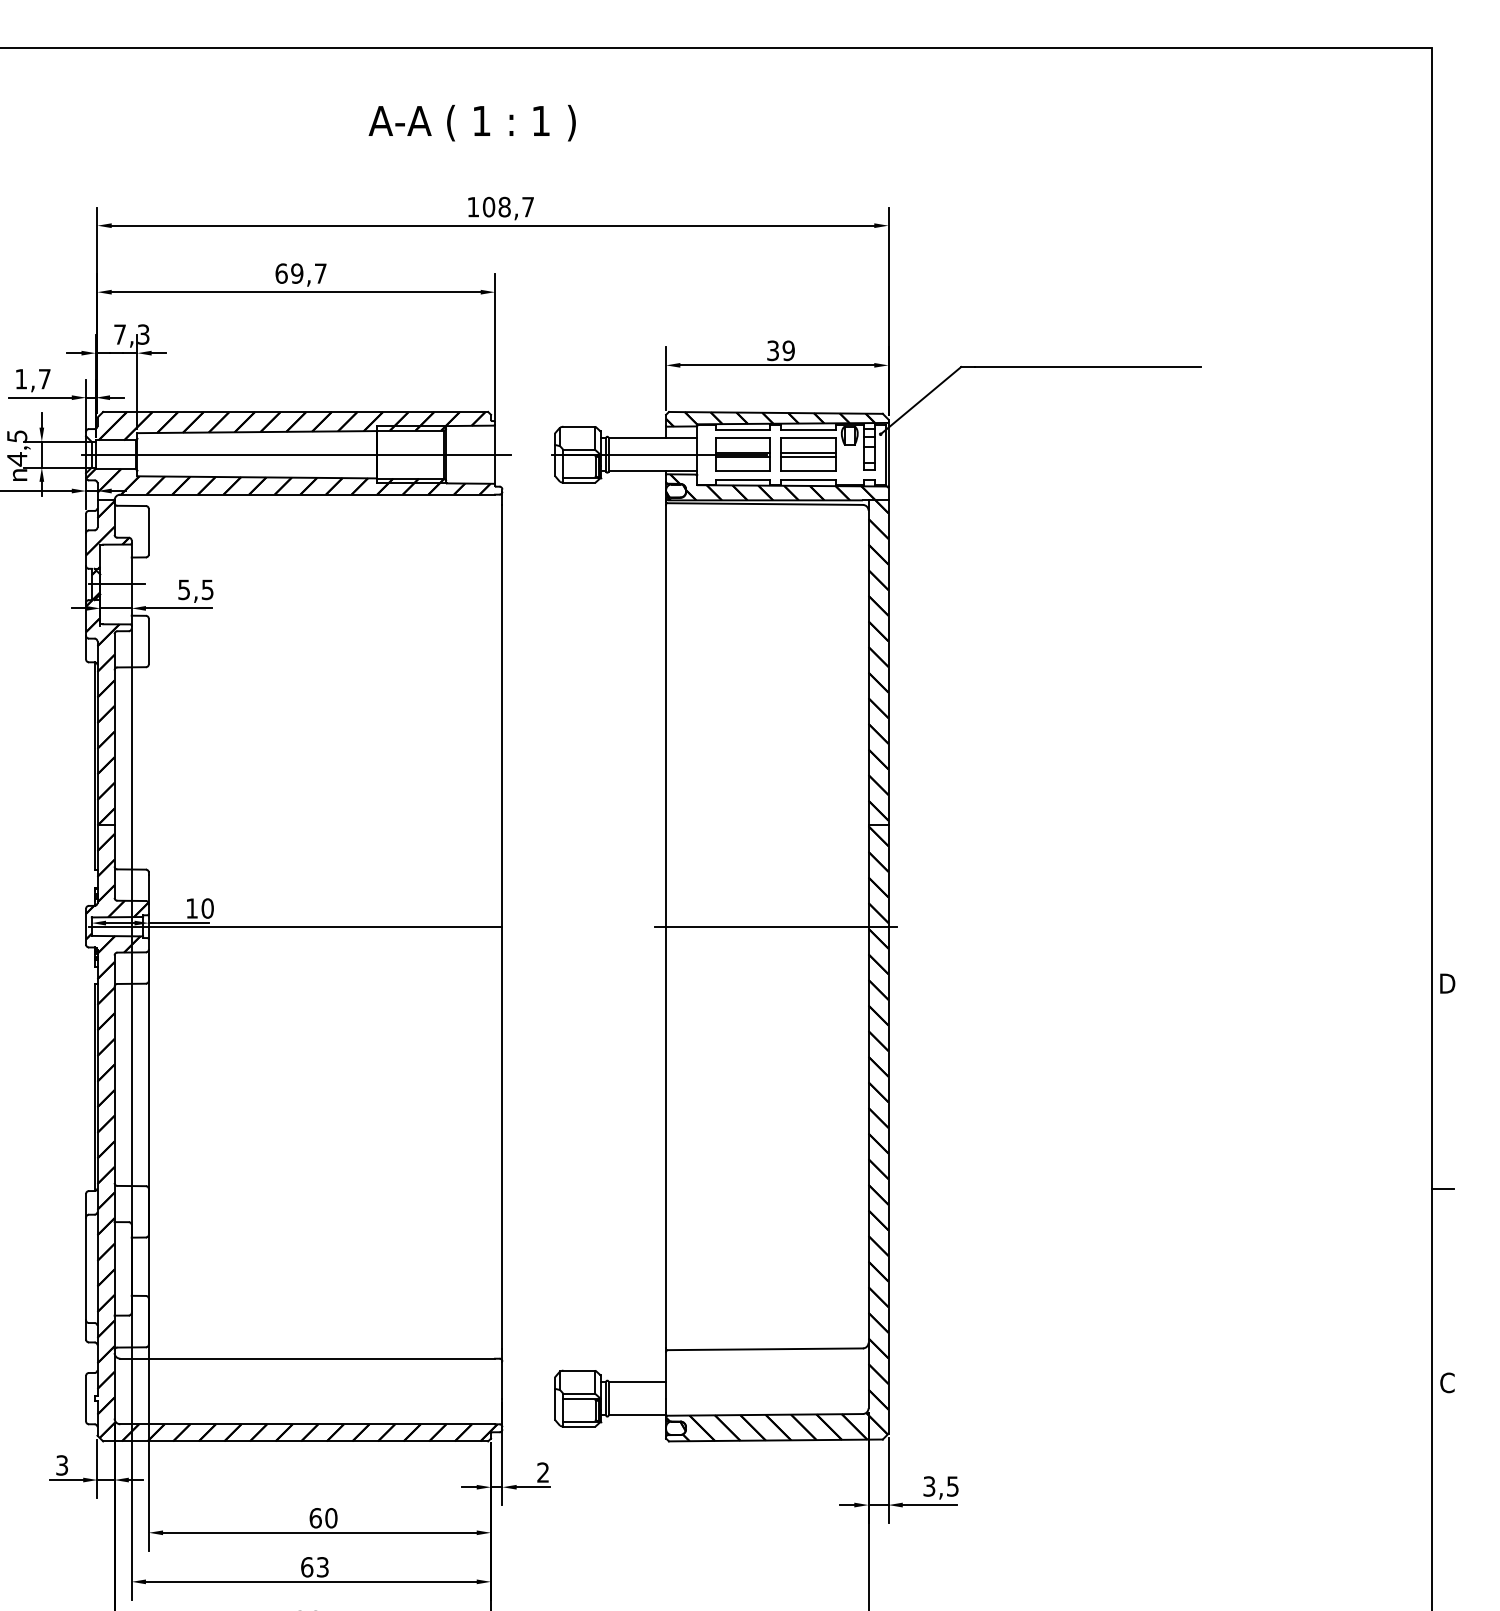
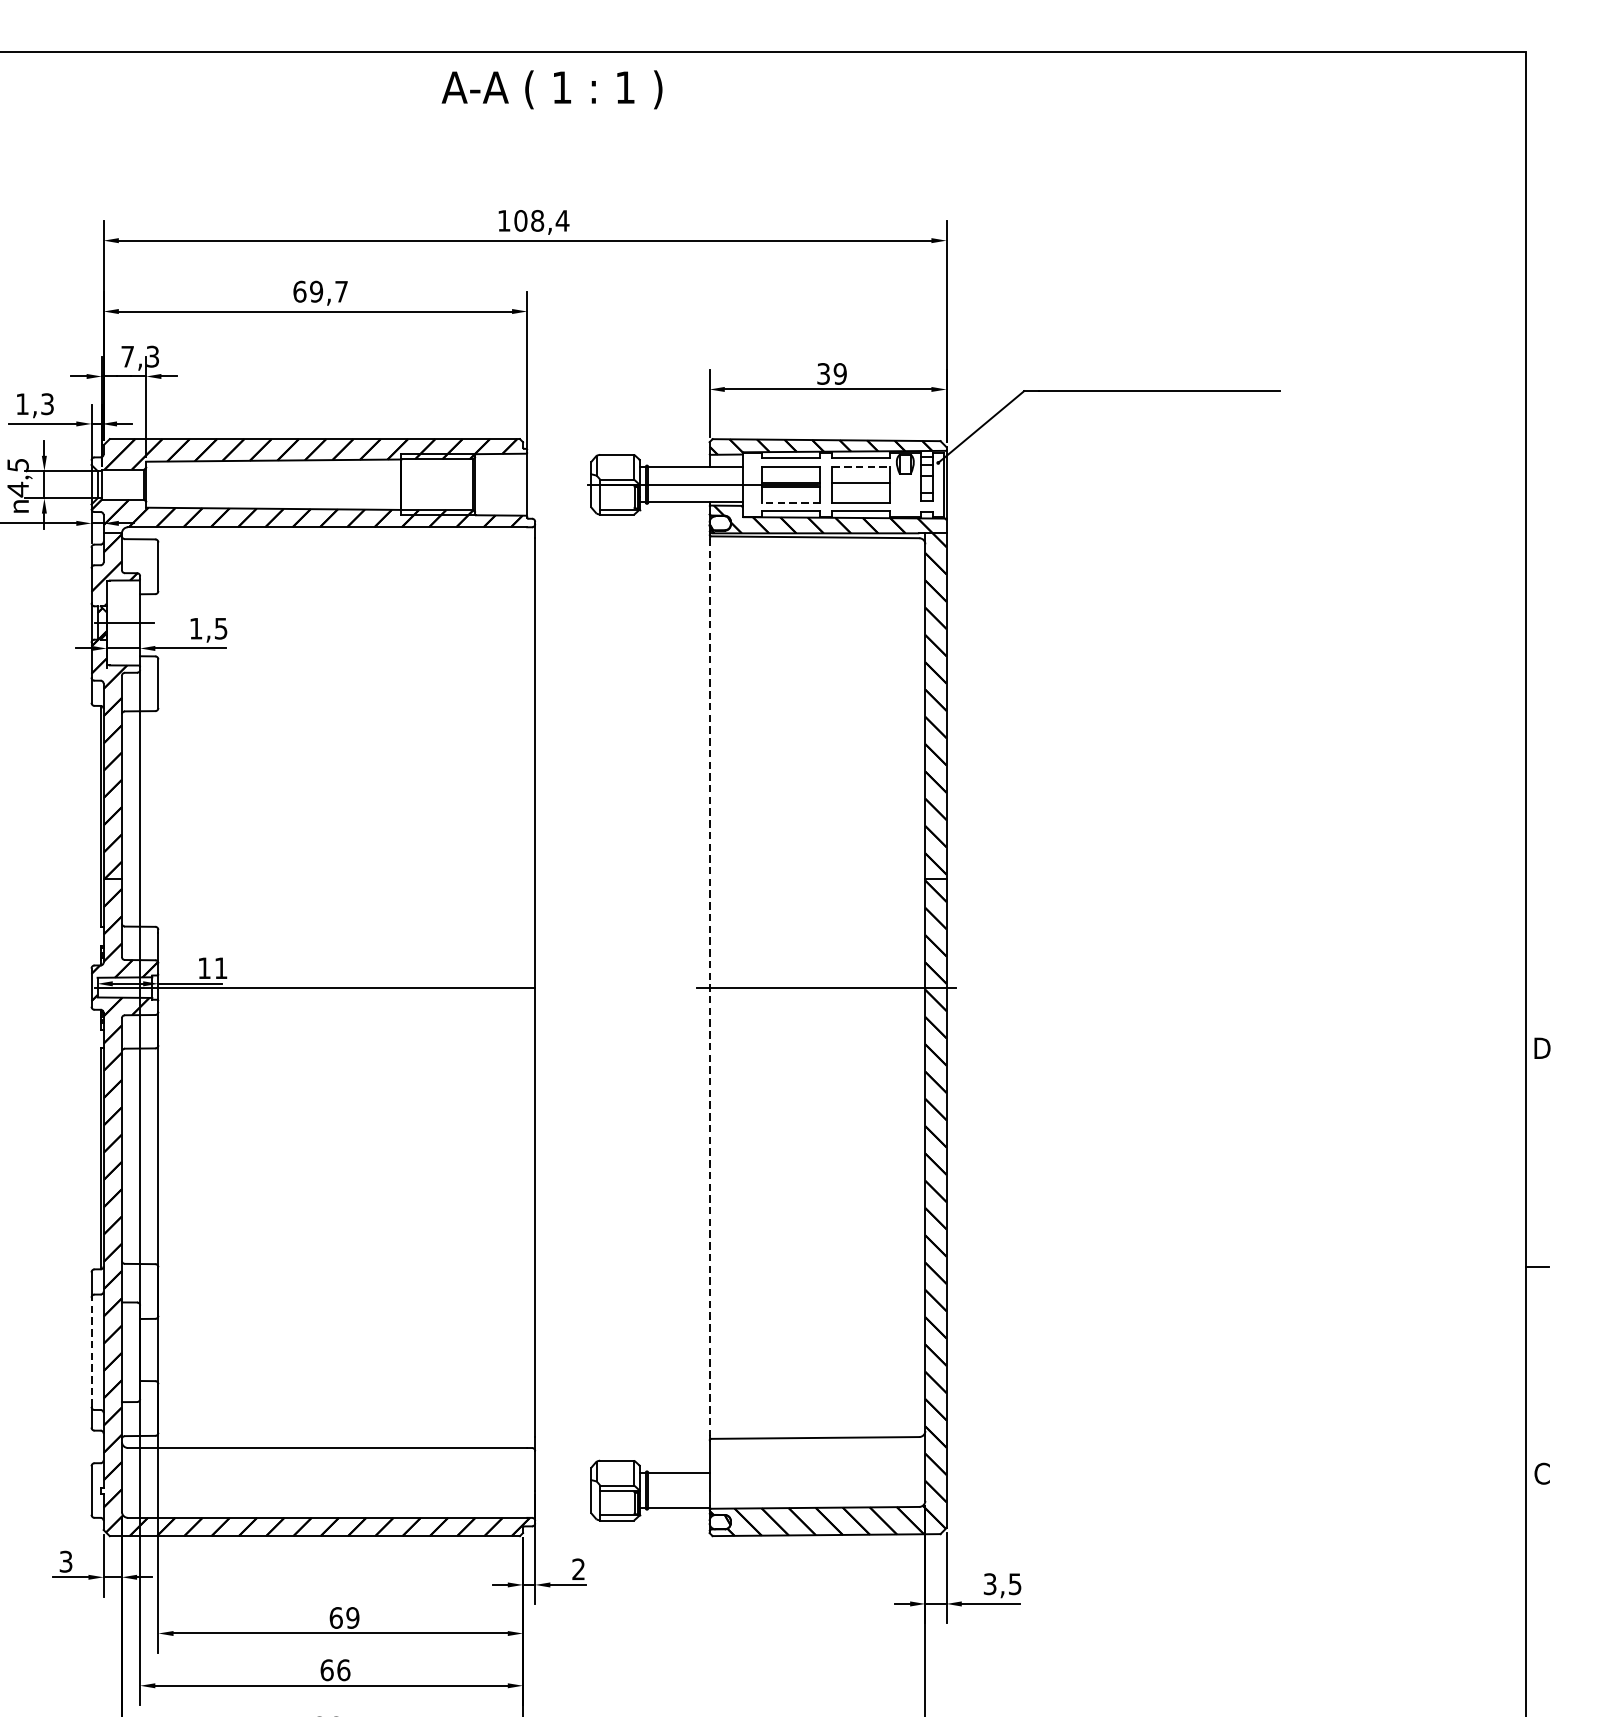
text: (471, 123) -> (551, 90), moved
text: (527, 207) -> (561, 221), 108,7 -> 108,4
text: (44, 378) -> (47, 403), 1,7 -> 1,3
line: (808, 437) -> (861, 466), solid -> dashed
line: (296, 454) -> (315, 484), removed
line: (808, 456) -> (861, 486), removed
line: (742, 471) -> (791, 502), solid -> dashed
text: (183, 589) -> (195, 628), 5,5 -> 1,5
text: (207, 908) -> (220, 968), 10 -> 11
line: (666, 927) -> (710, 988), solid -> dashed
line: (86, 1268) -> (91, 1351), solid -> dashed
text: (331, 1518) -> (353, 1618), 60 -> 69
text: (322, 1567) -> (343, 1670), 63 -> 66

